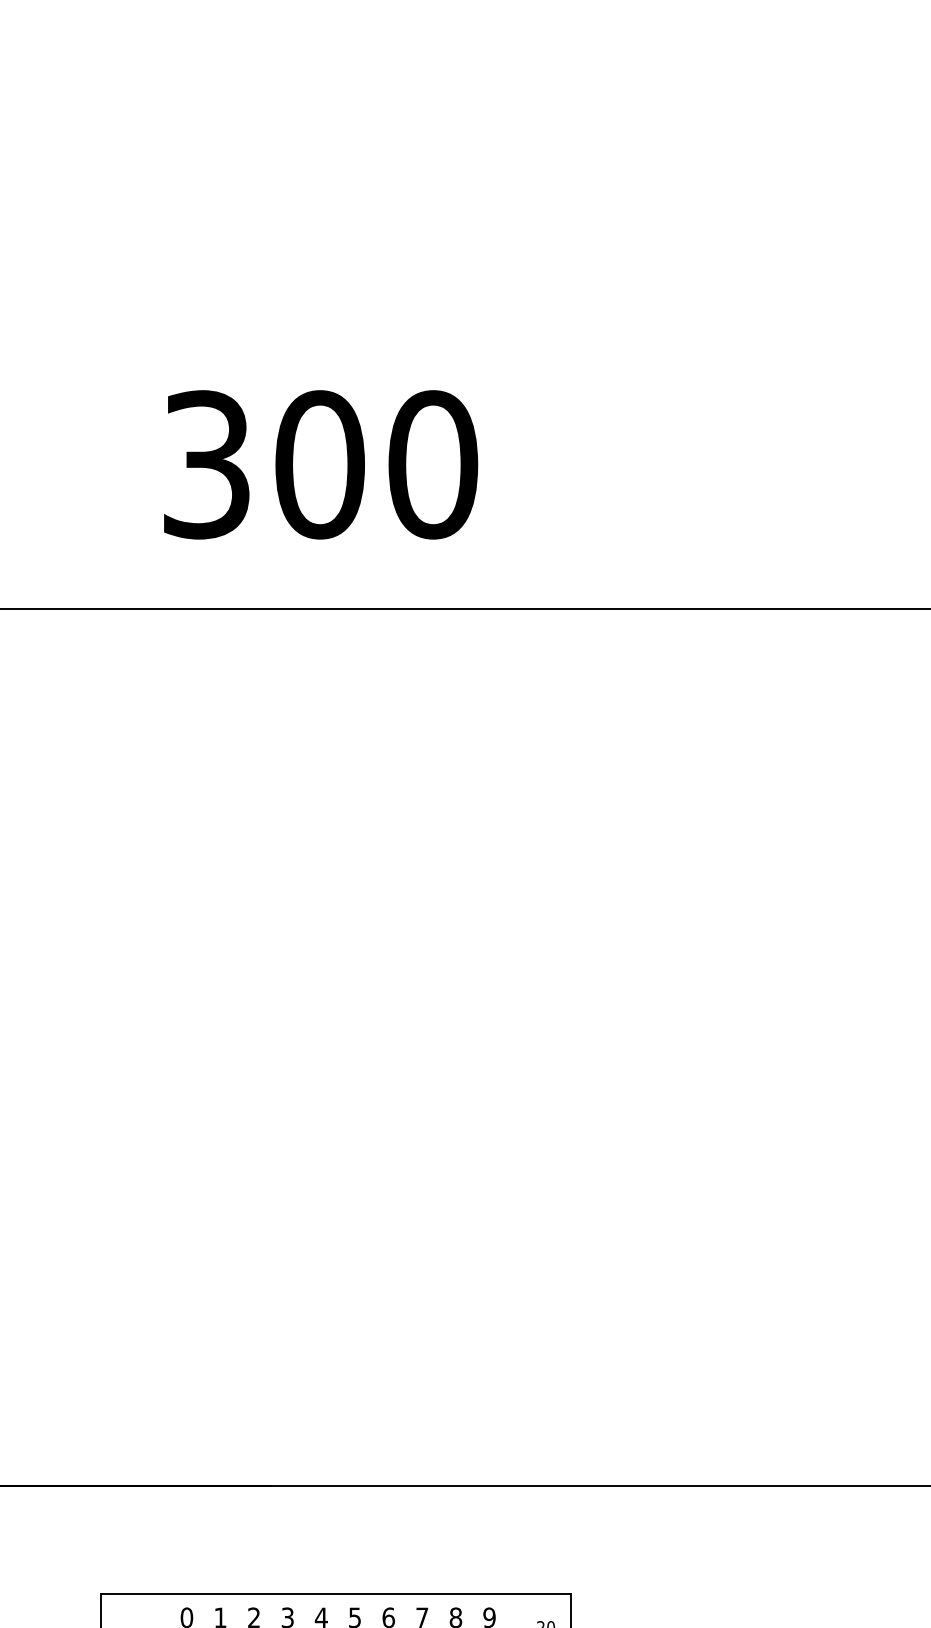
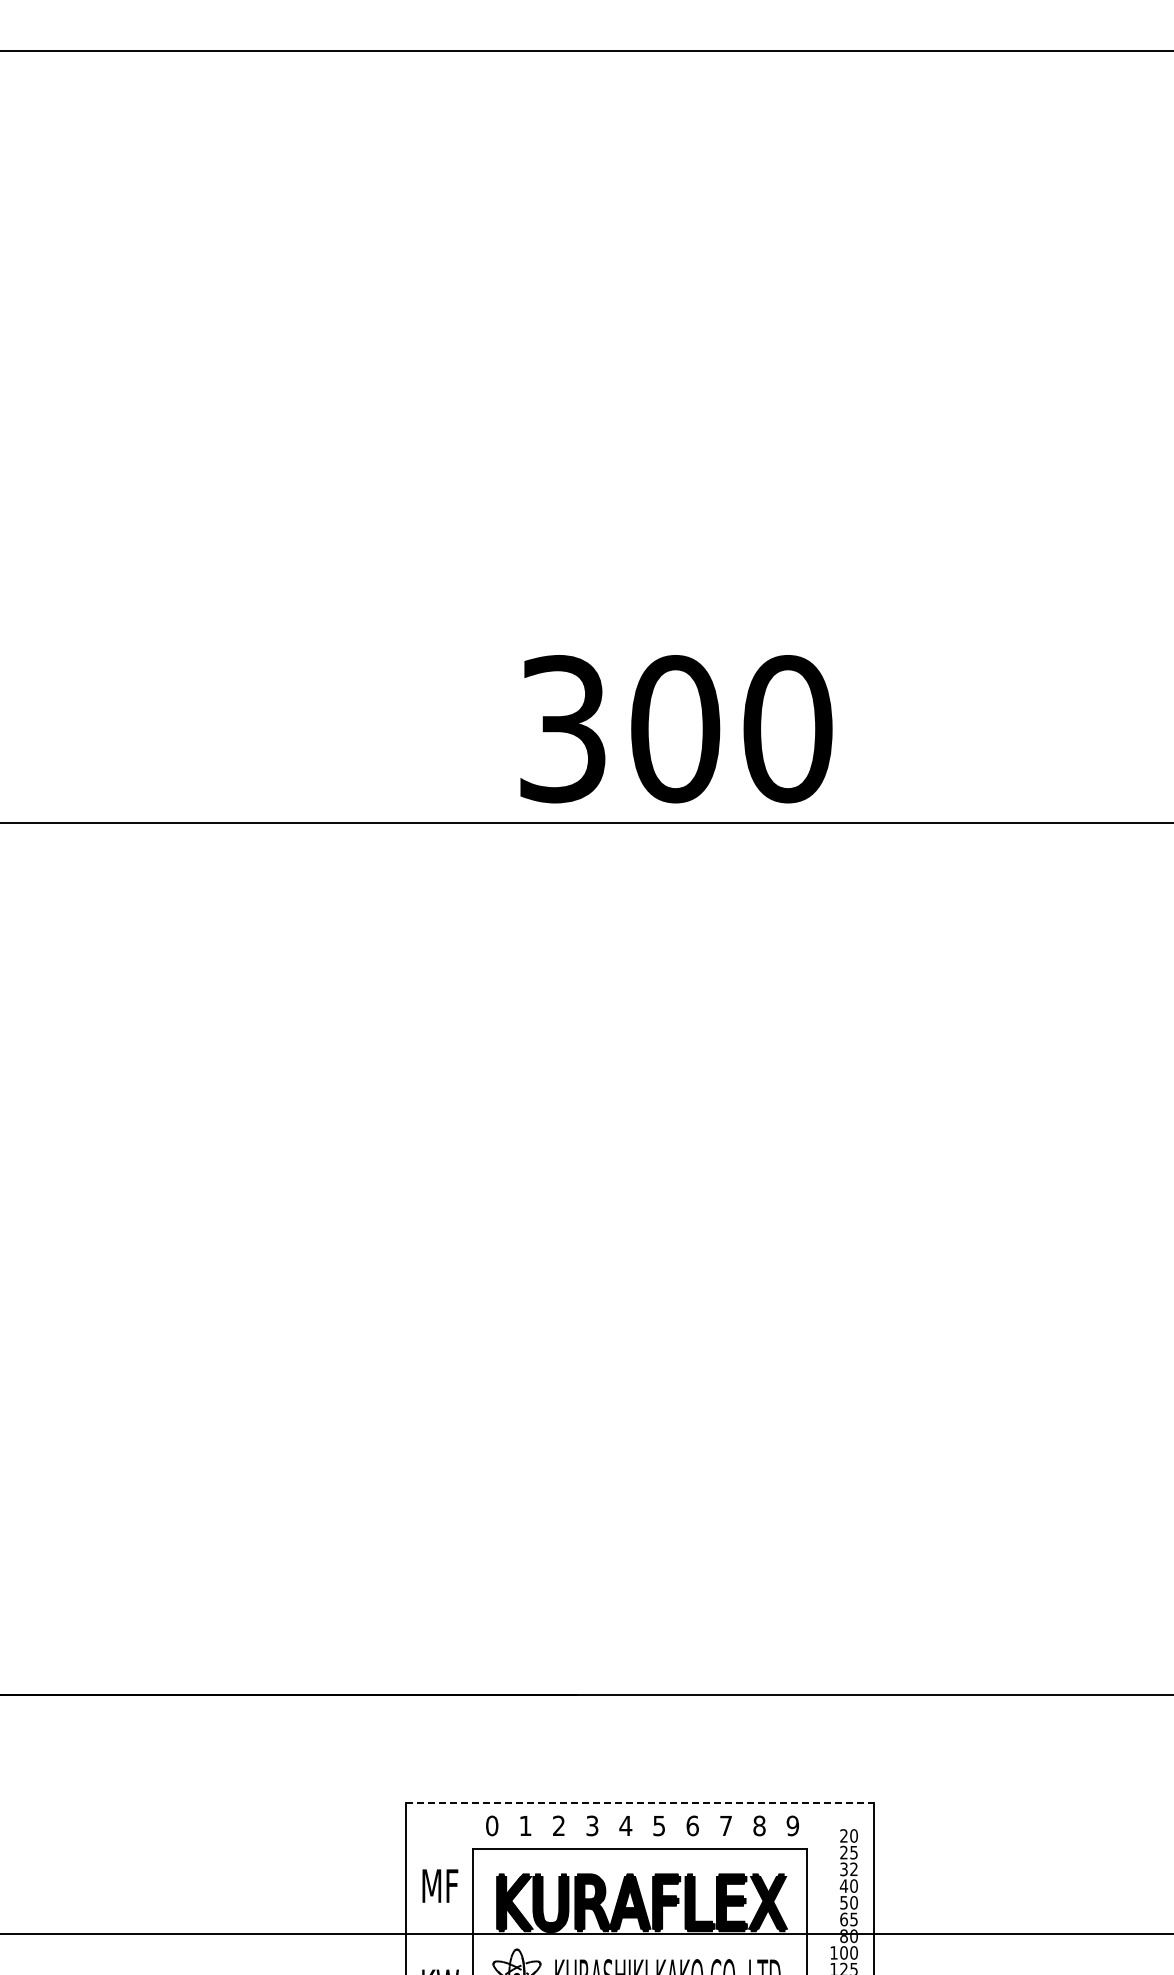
text: (321, 465) -> (676, 729), moved
line: (336, 1594) -> (640, 1802), solid -> dashed

